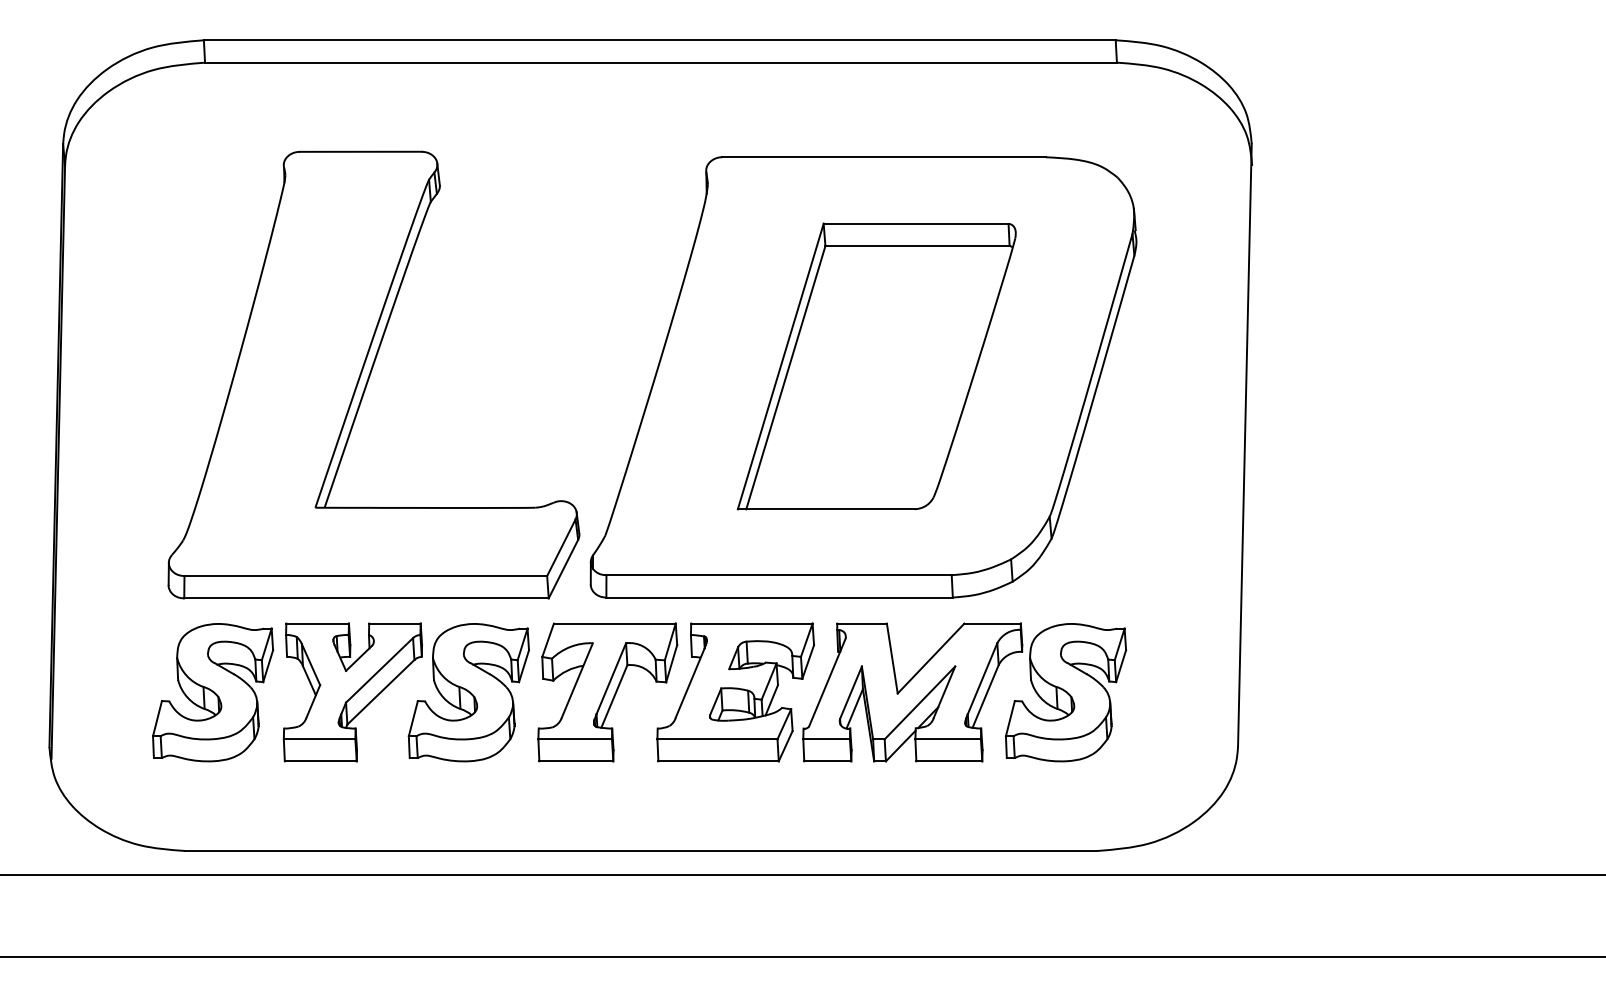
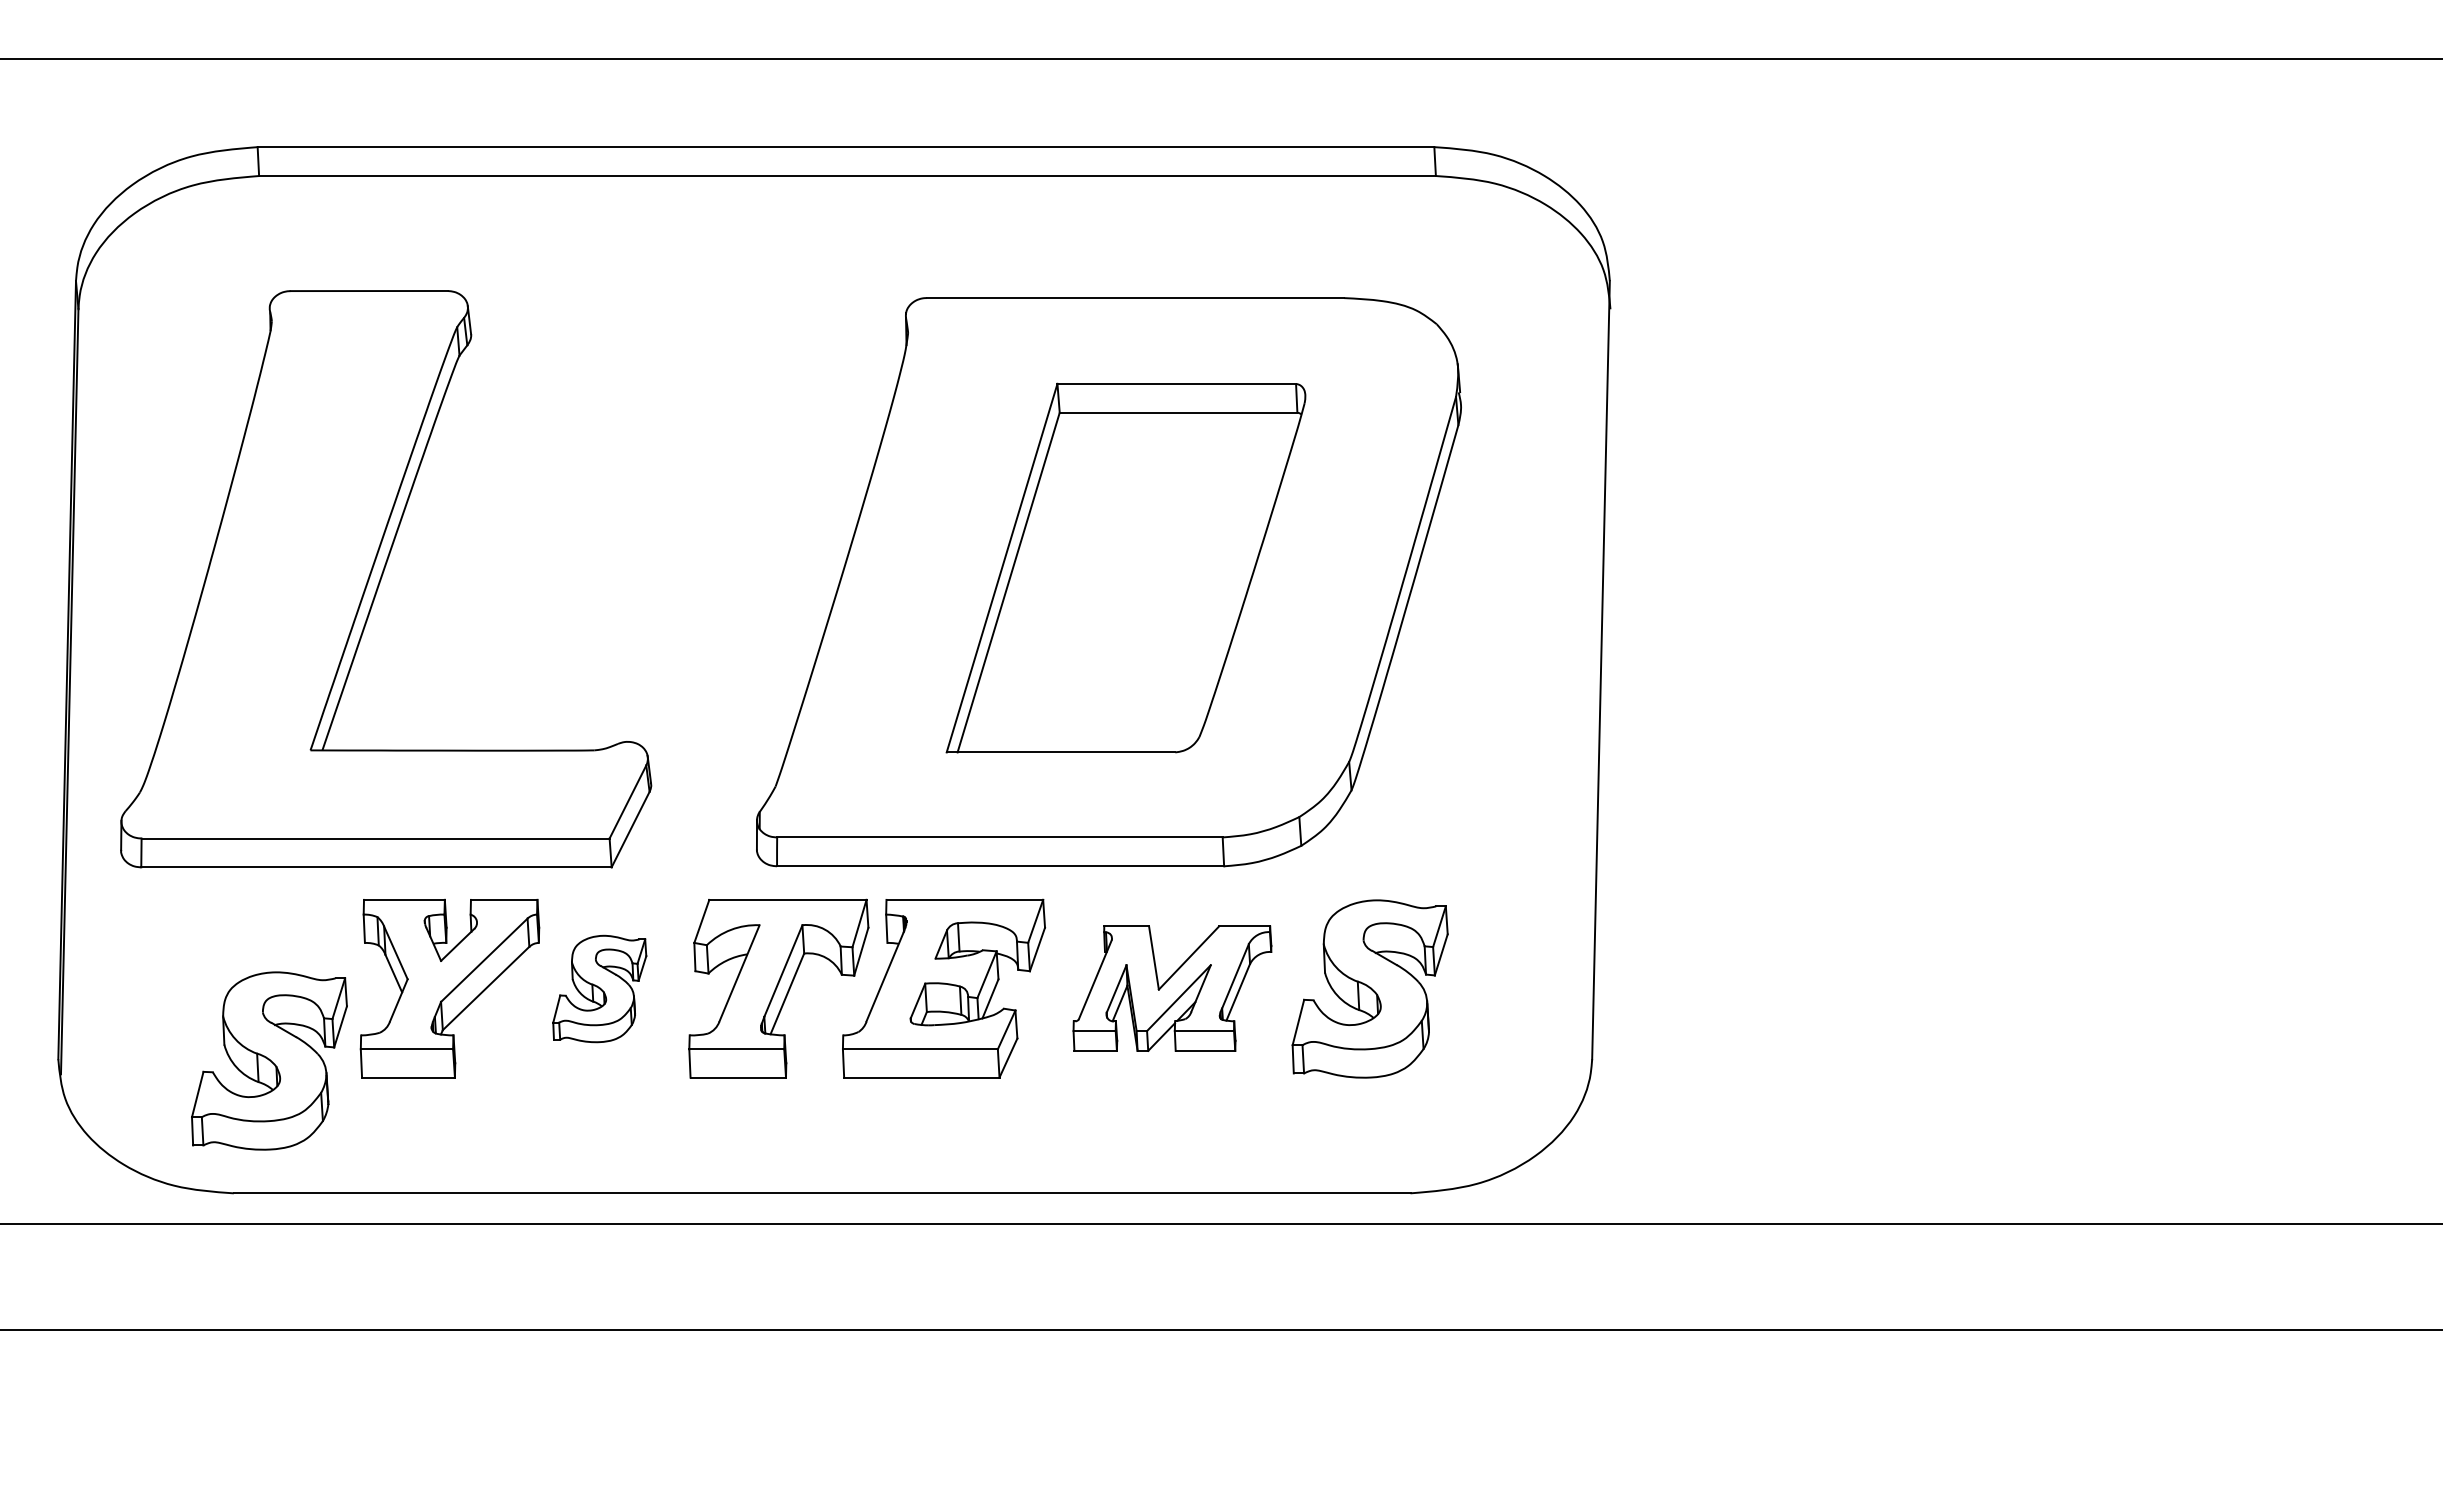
part: (374, 375) -> (386, 579), moved
part: (213, 692) -> (269, 1060), moved
part: (468, 692) -> (599, 988), size x0.6
part: (912, 692) -> (1172, 988), size x0.7

